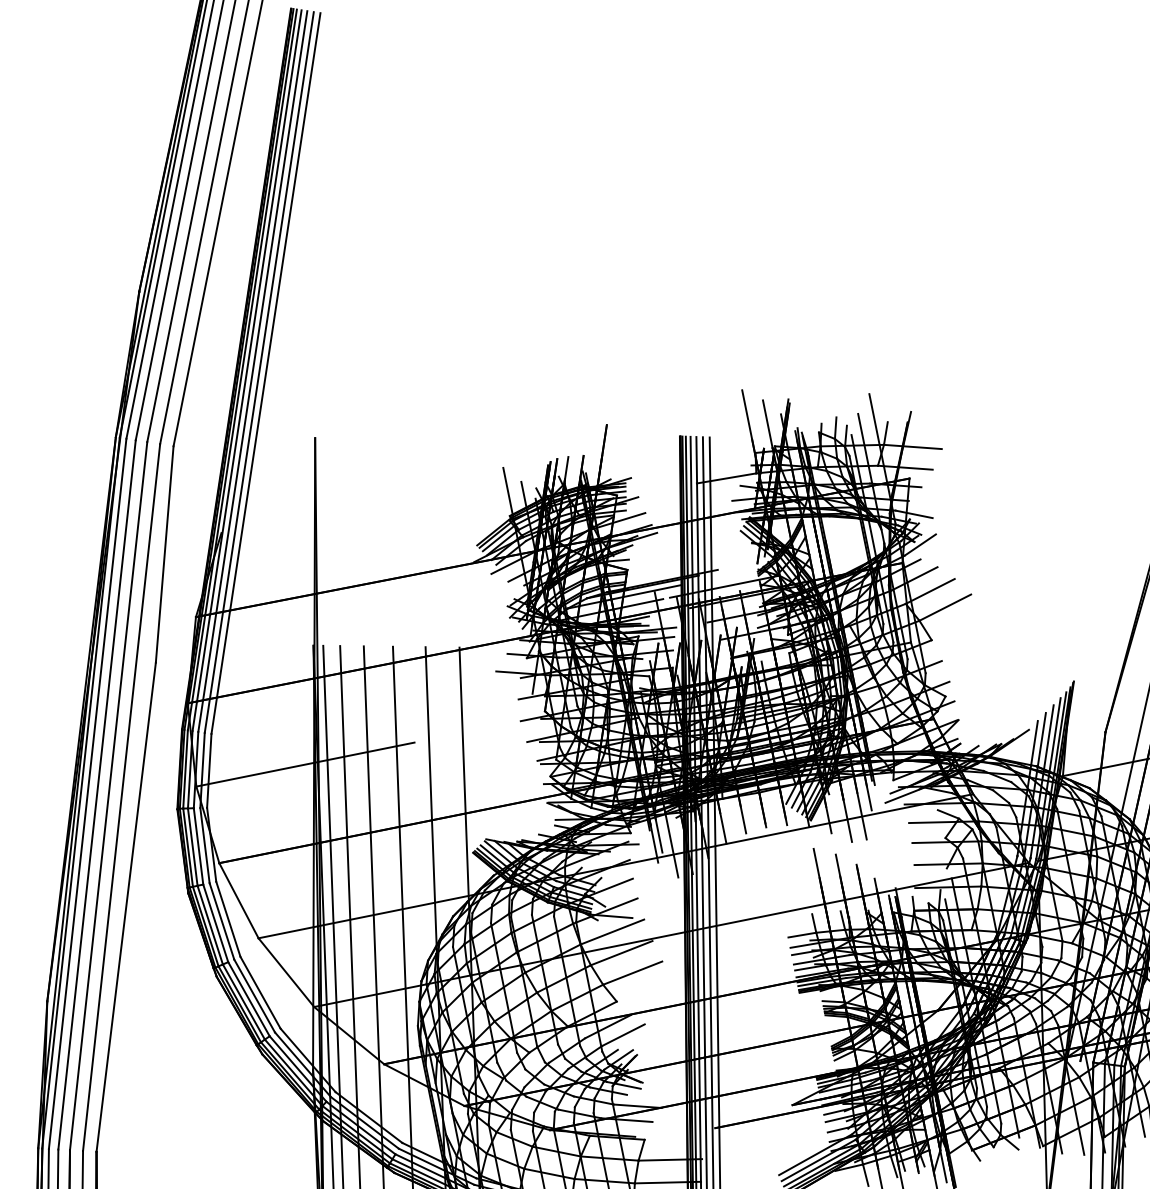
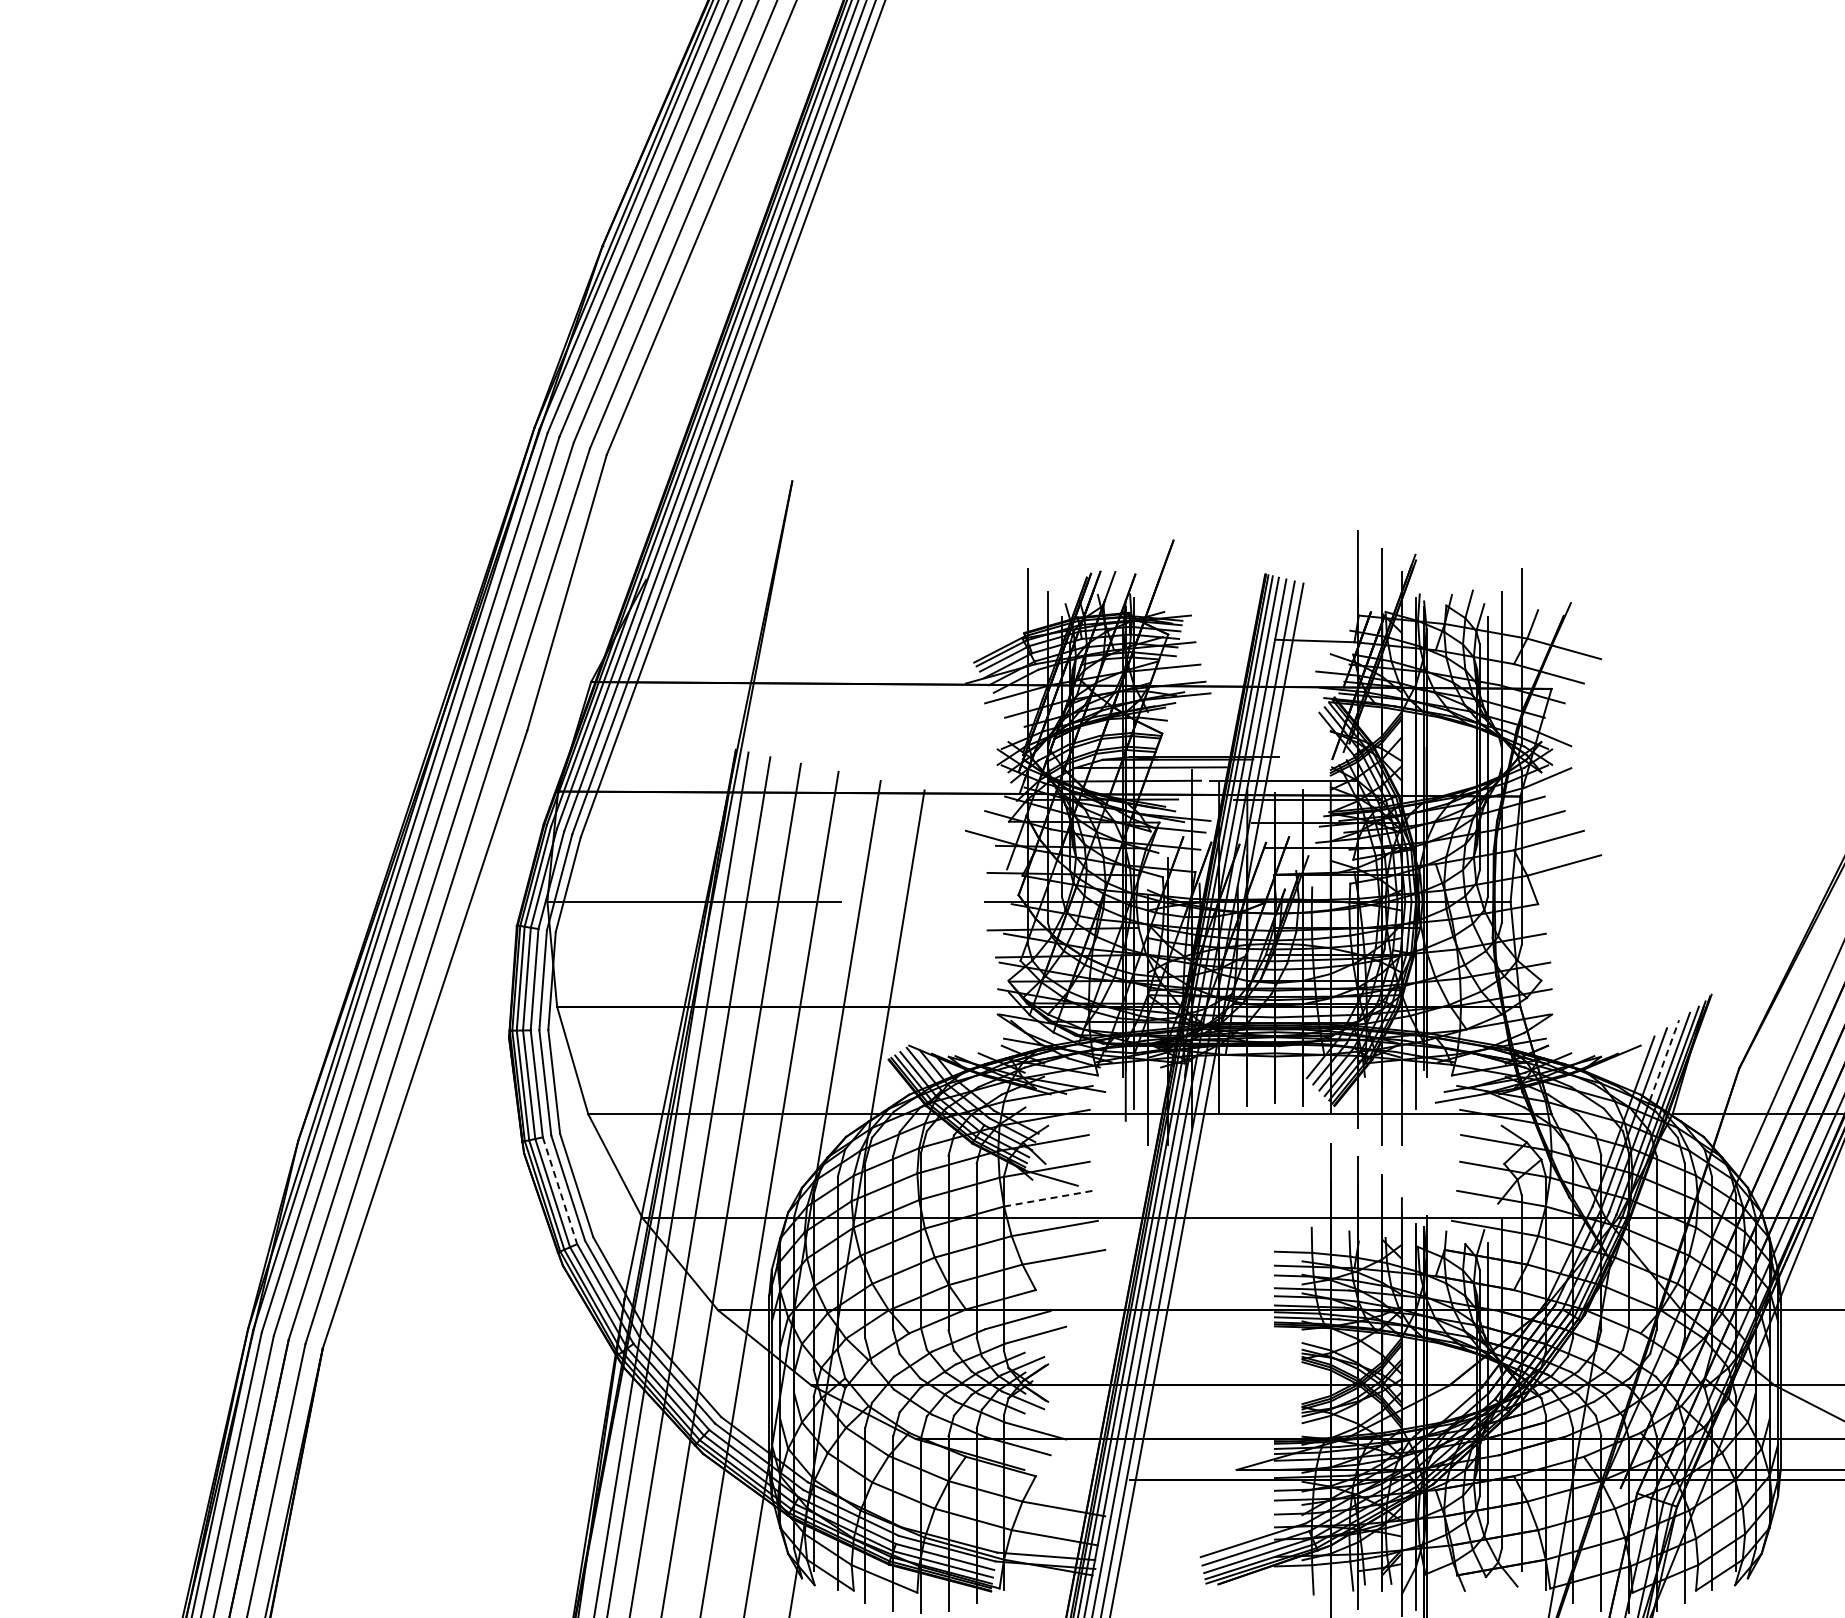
line: (1048, 737) -> (1664, 1060), solid -> dashed
line: (612, 931) -> (1048, 1198), solid -> dashed
line: (249, 999) -> (560, 1191), solid -> dashed

